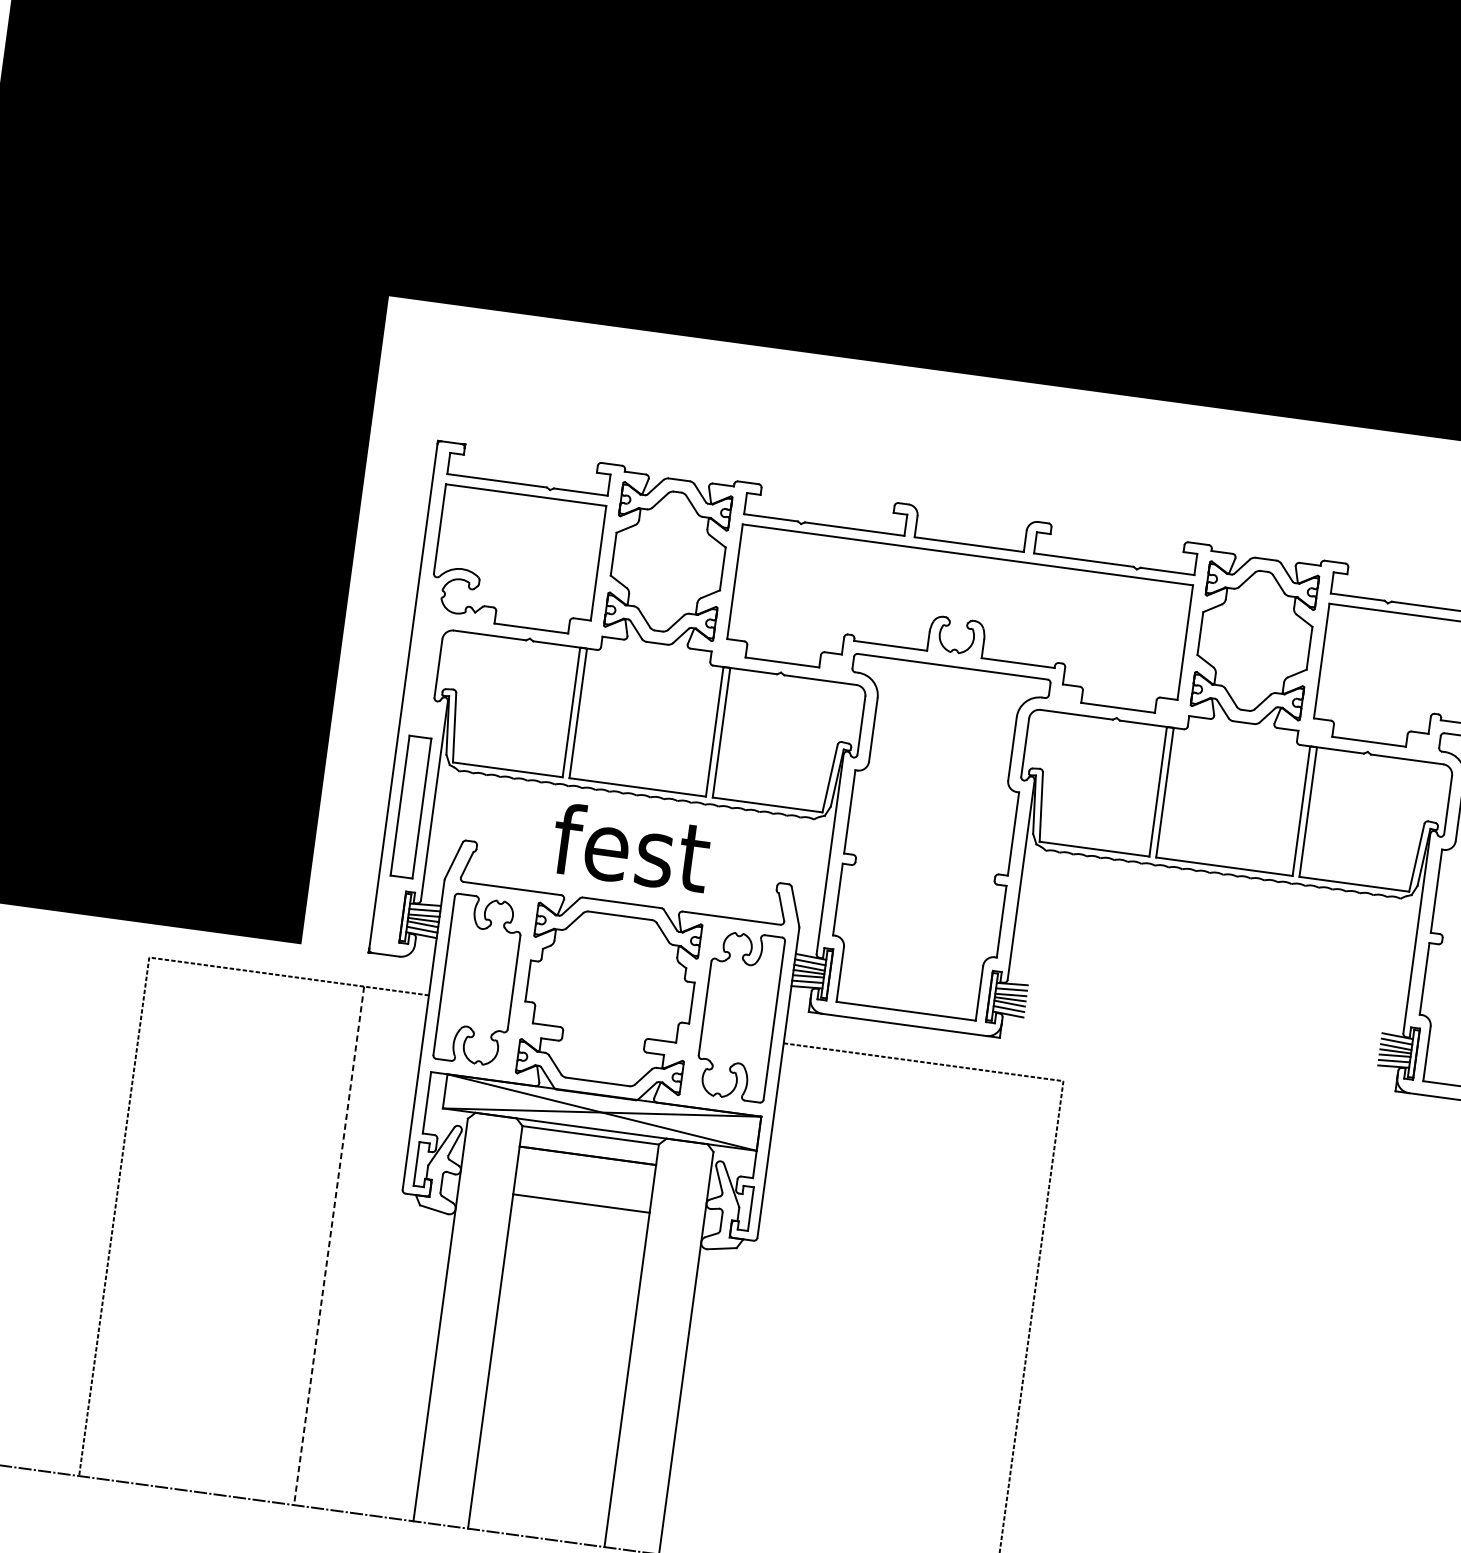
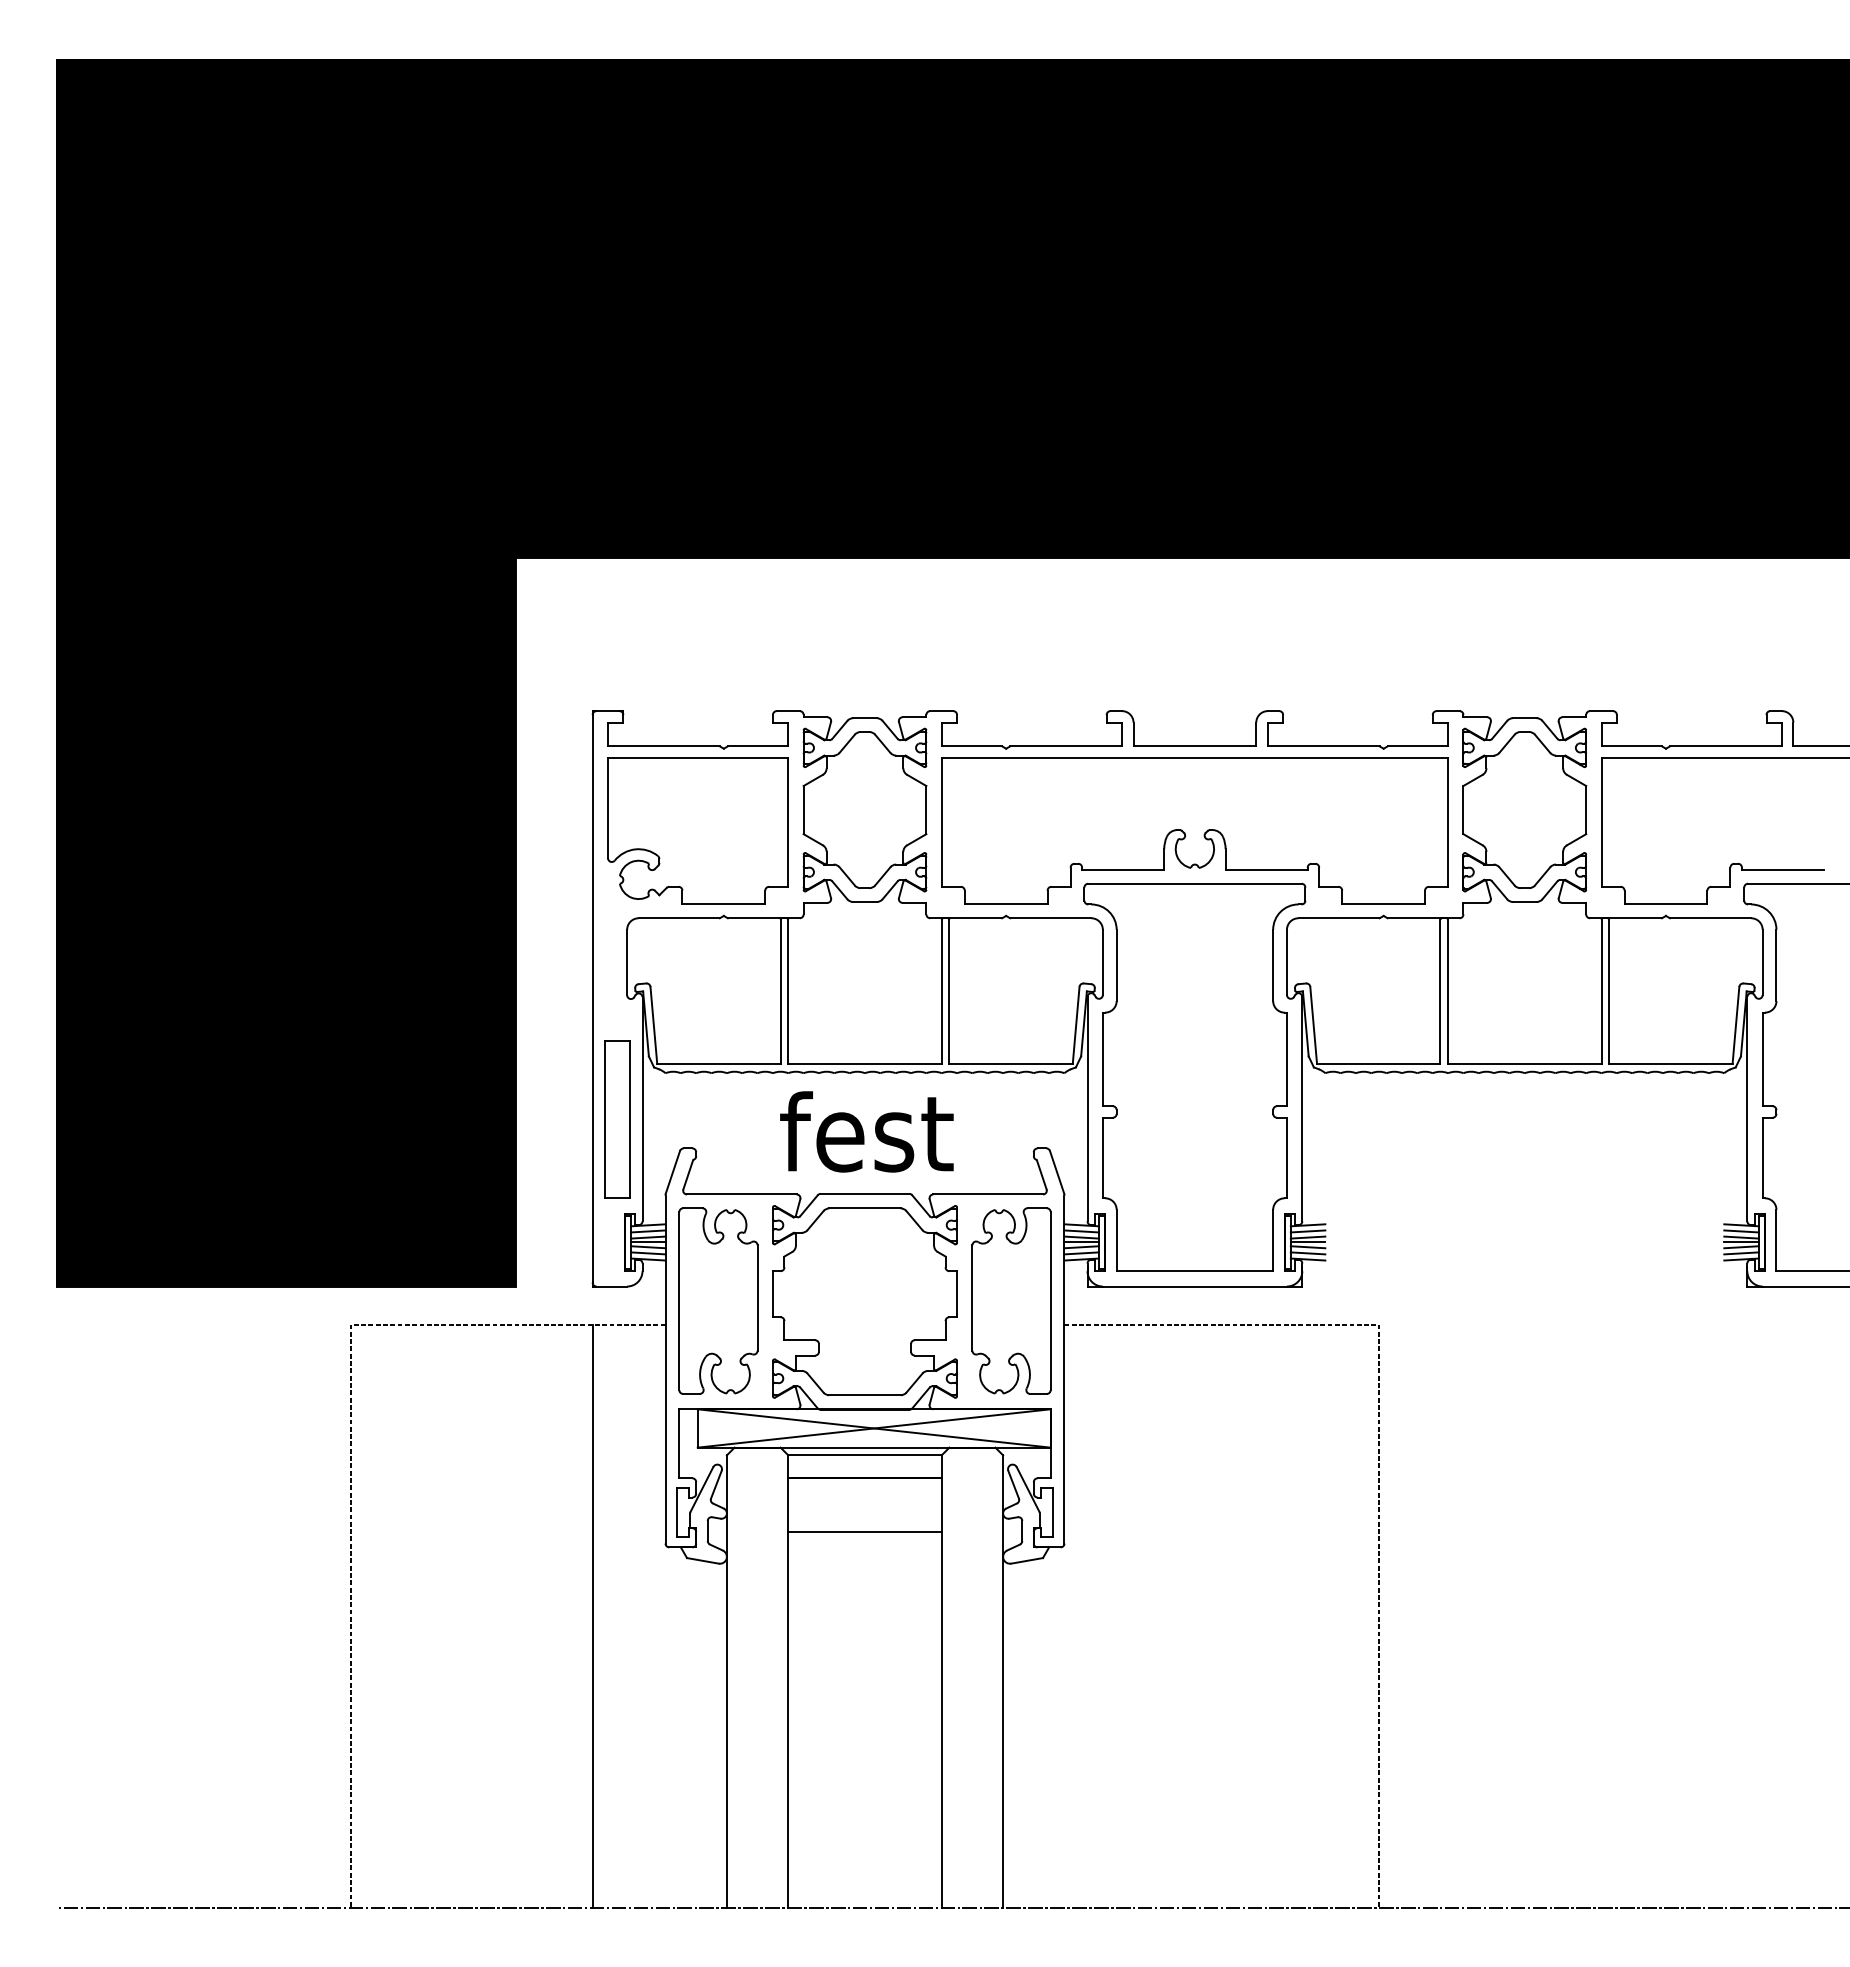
line: (328, 1245) -> (592, 1616), dashed -> solid

